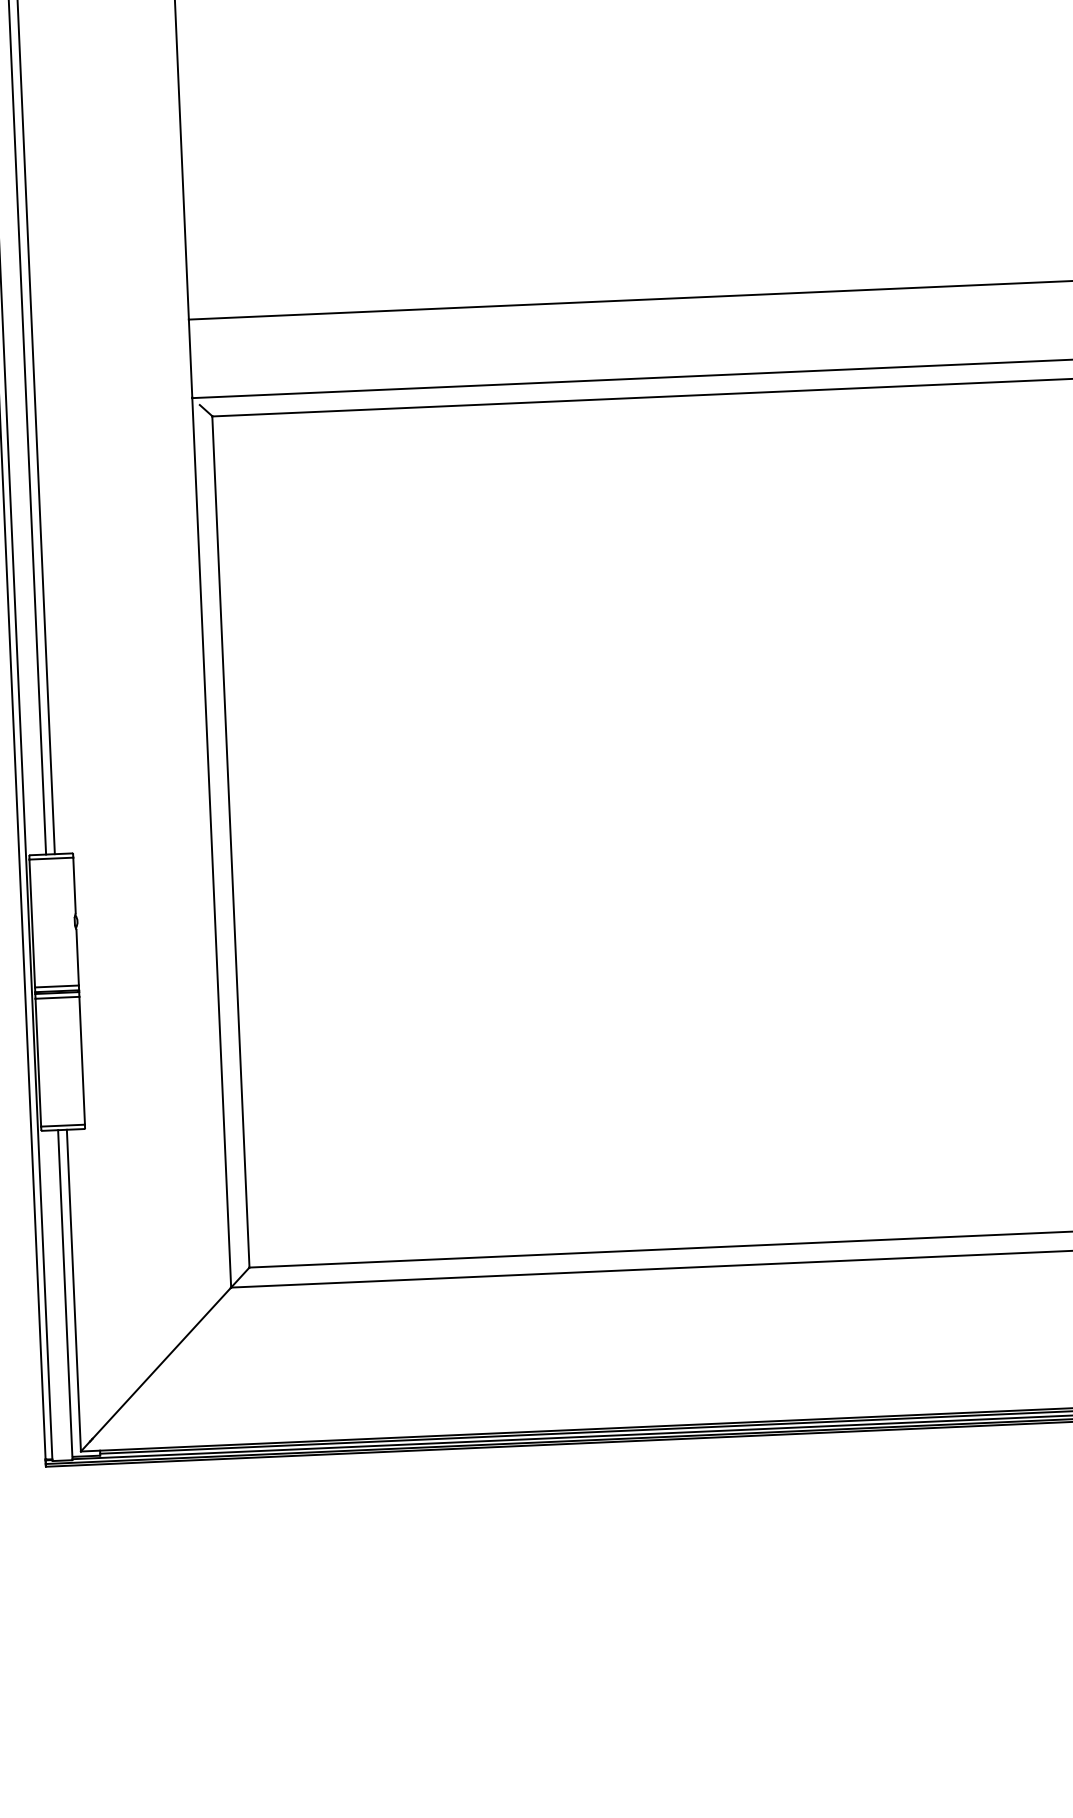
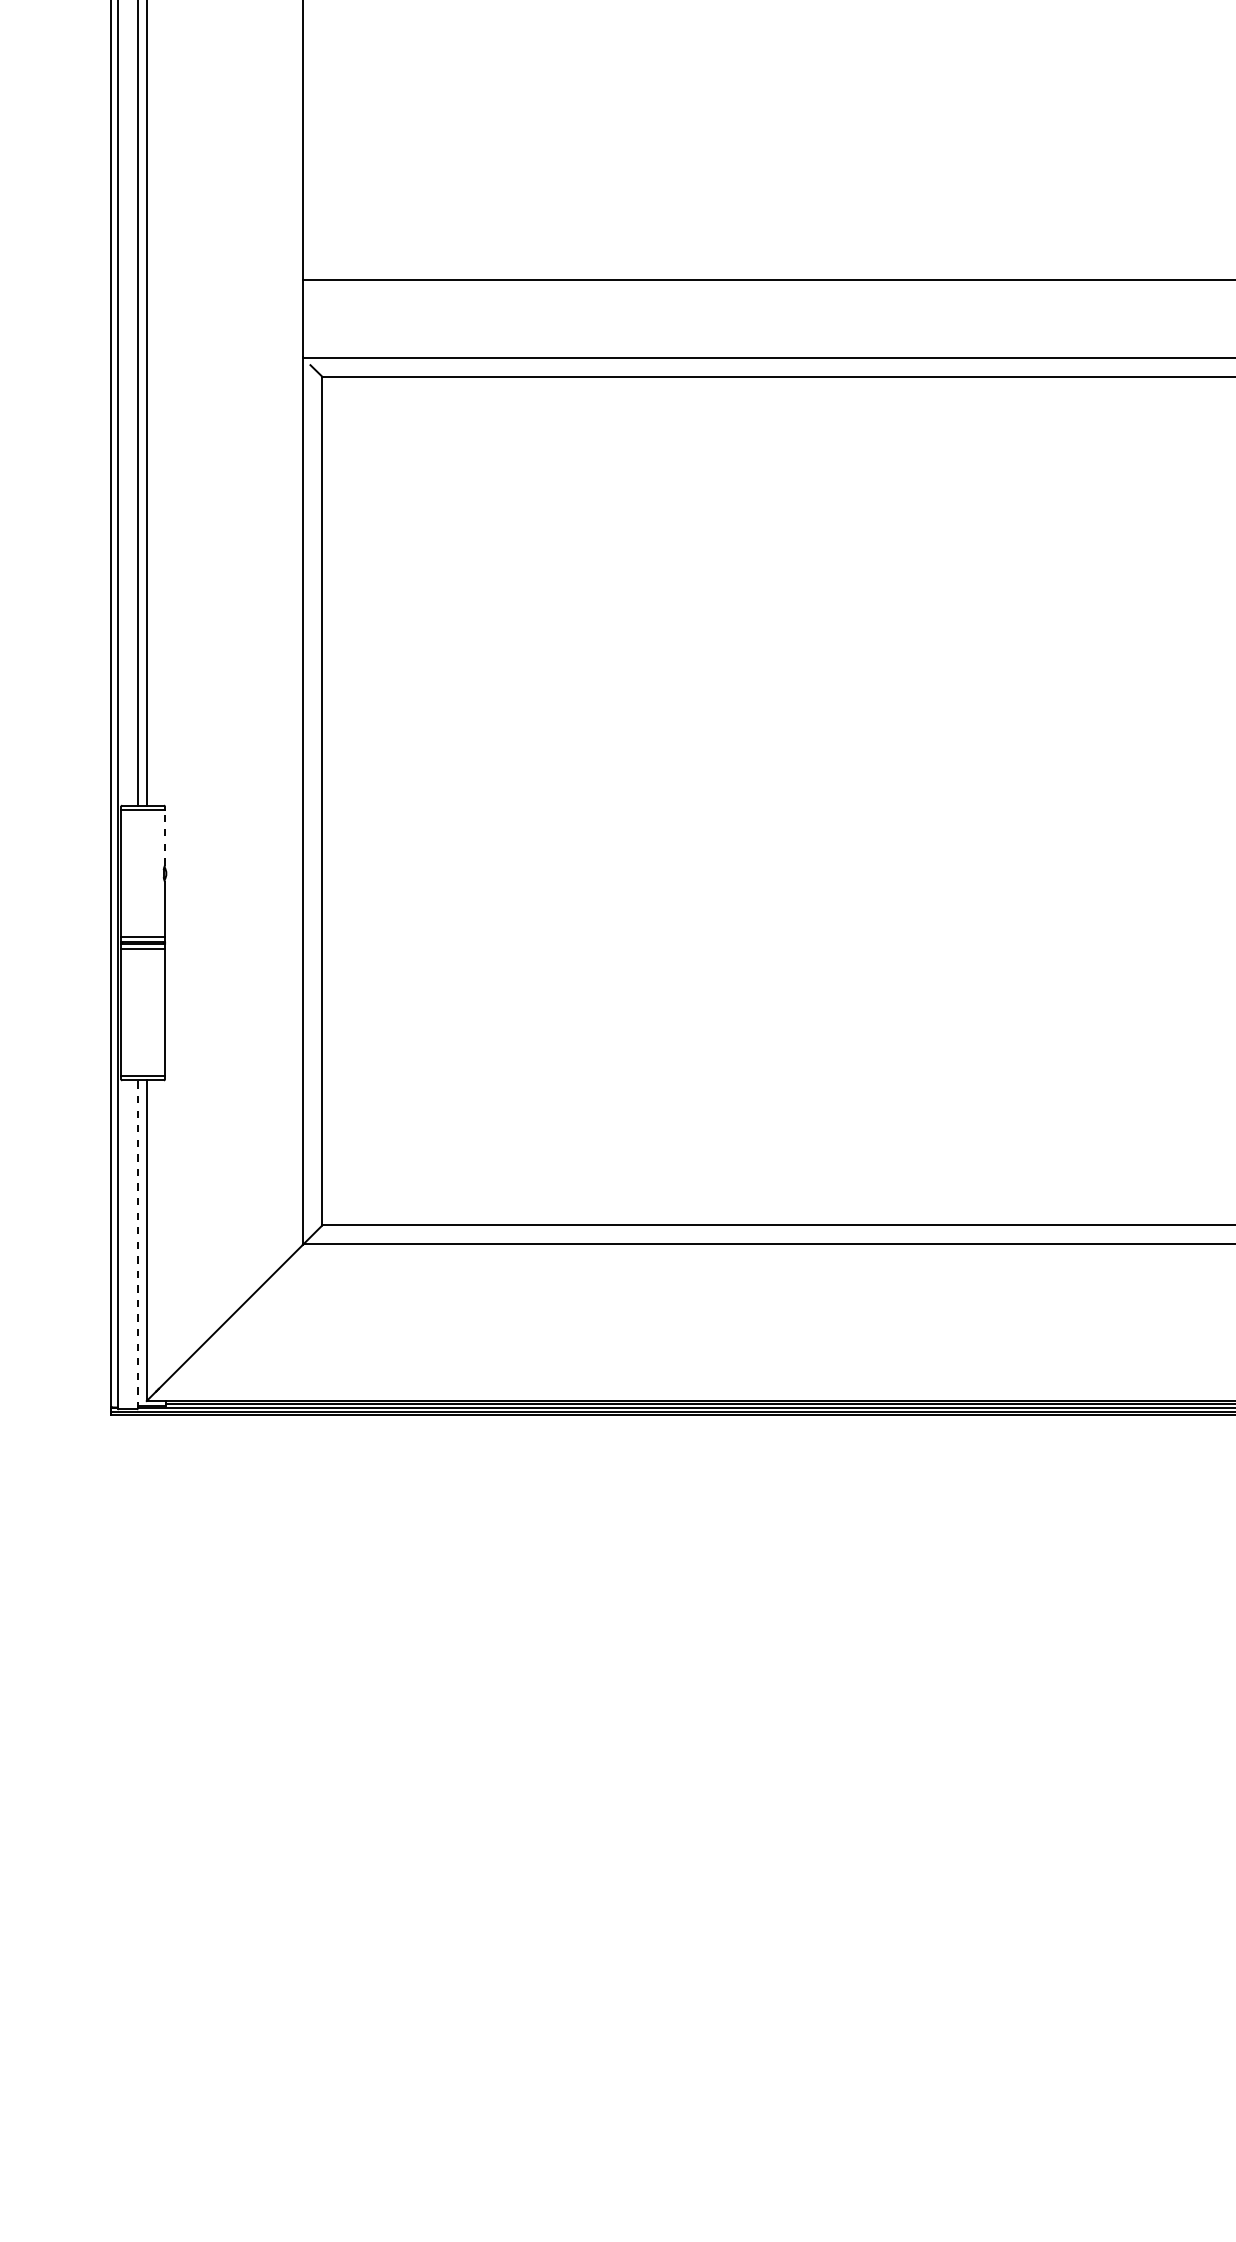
line: (74, 885) -> (164, 837), solid -> dashed
line: (65, 1294) -> (138, 1244), solid -> dashed

